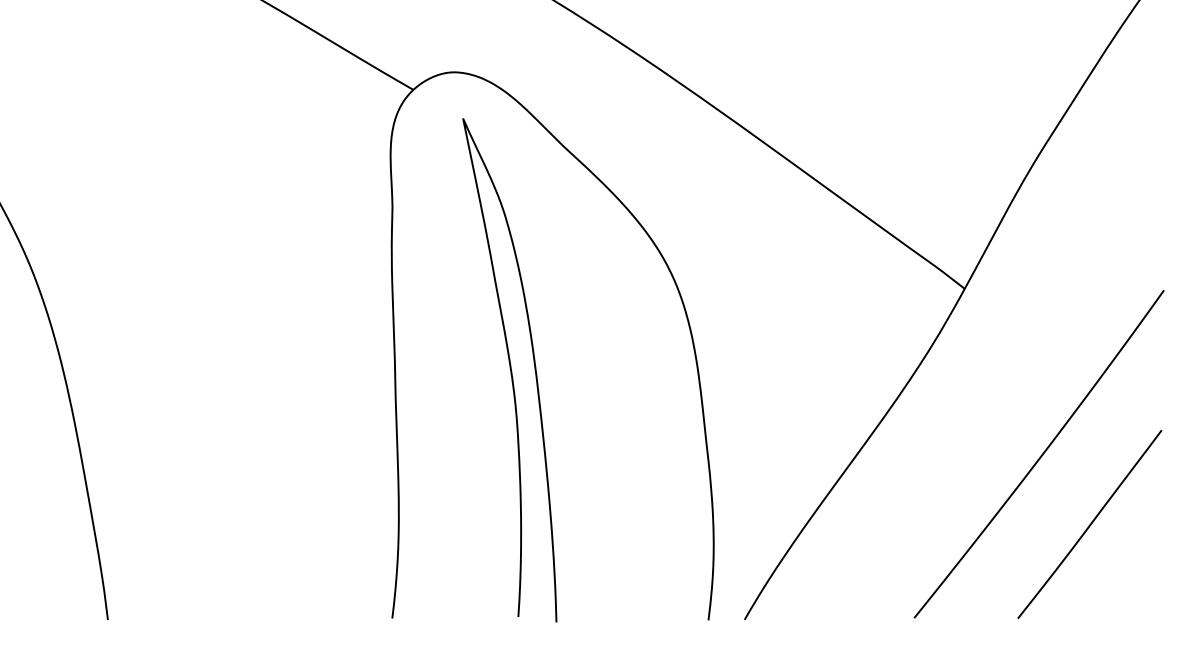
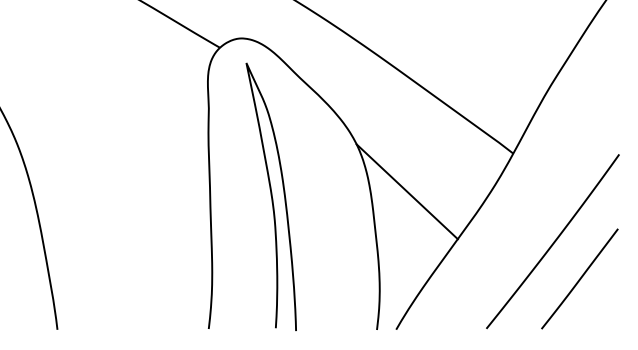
line: (763, 360) -> (406, 191), added

